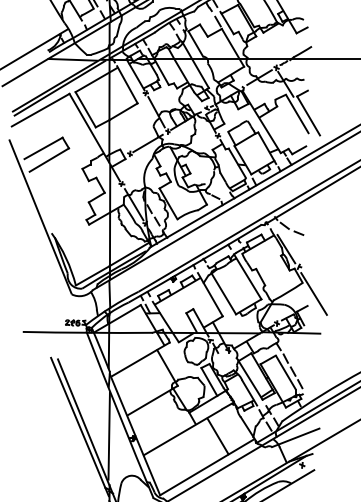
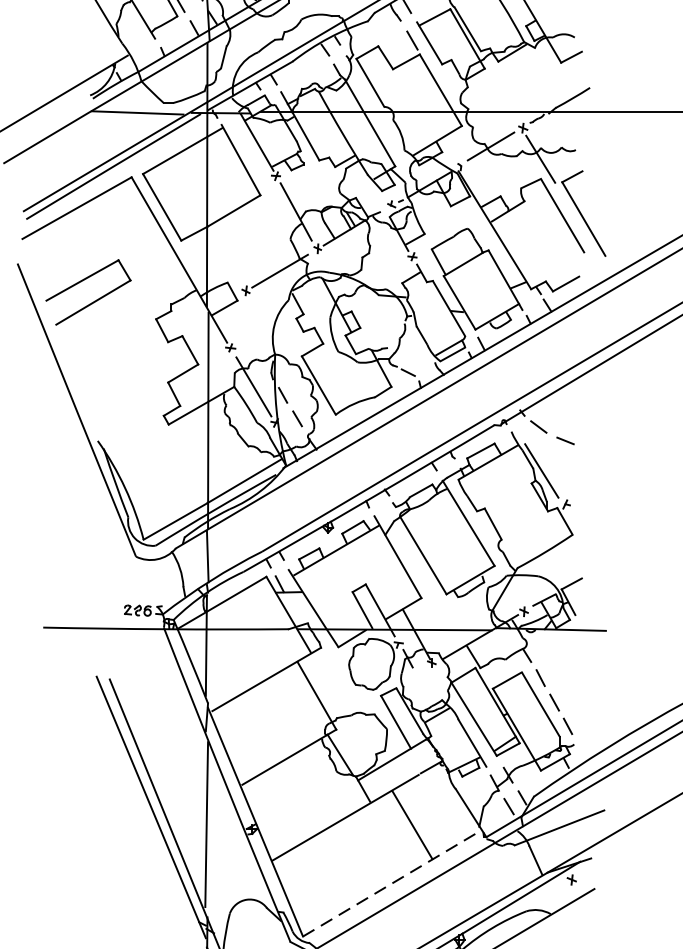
line: (313, 293) -> (593, 554), removed
line: (207, 467) -> (392, 883), solid -> dashed

